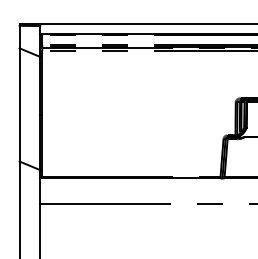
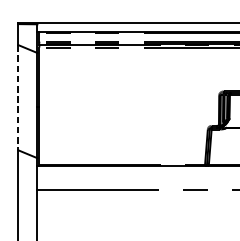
line: (19, 104) -> (18, 97), solid -> dashed

